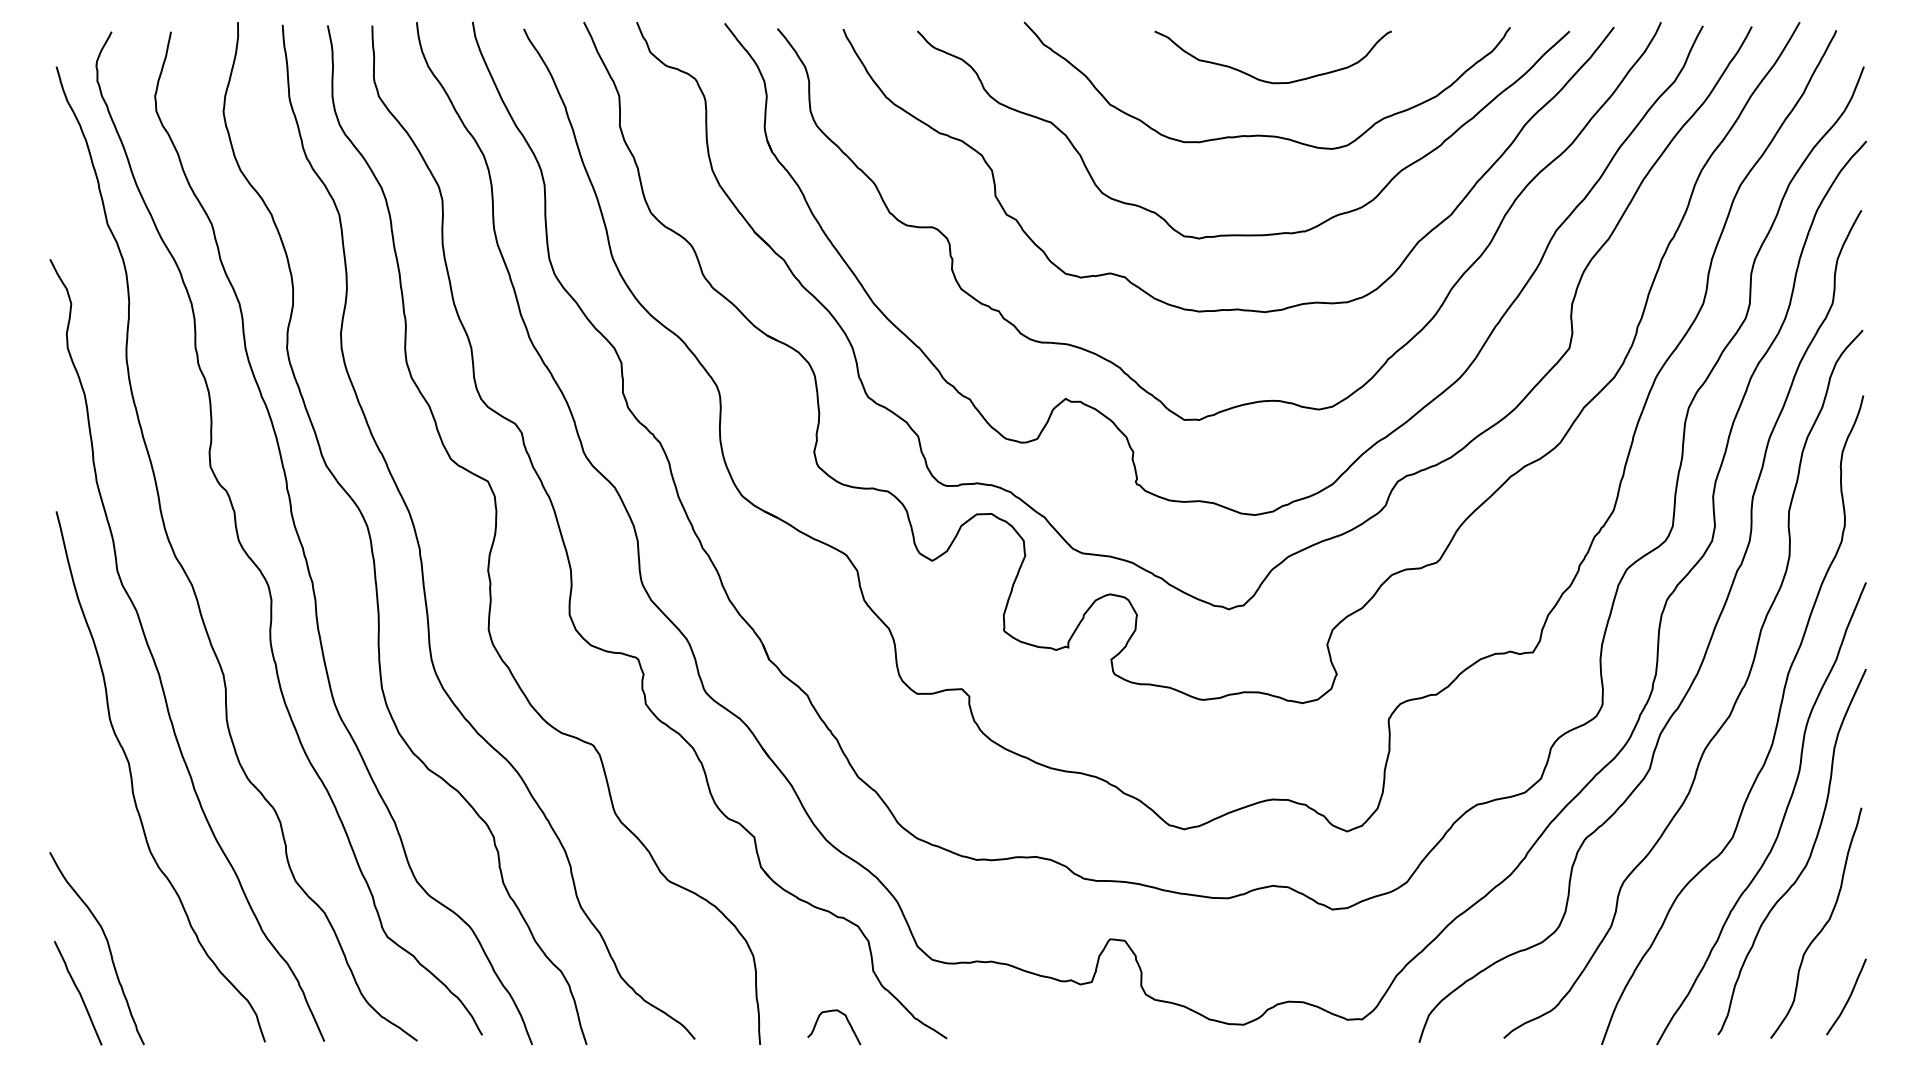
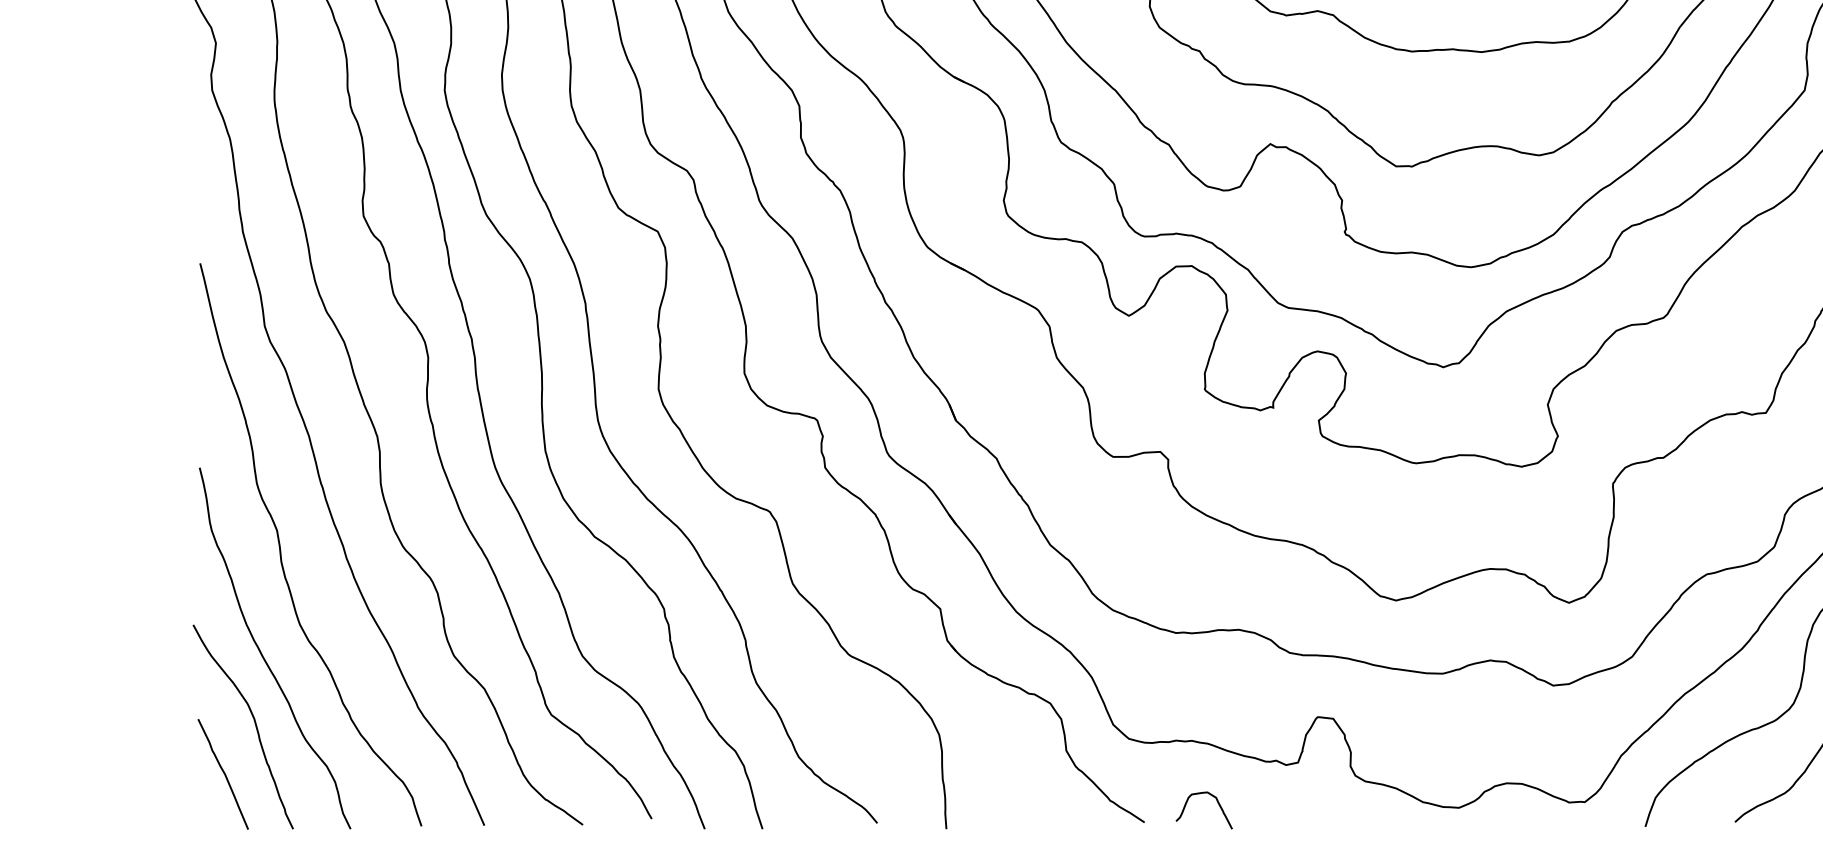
curve: (115, 880) -> (262, 654), added
curve: (846, 1020) -> (1217, 803), moved

